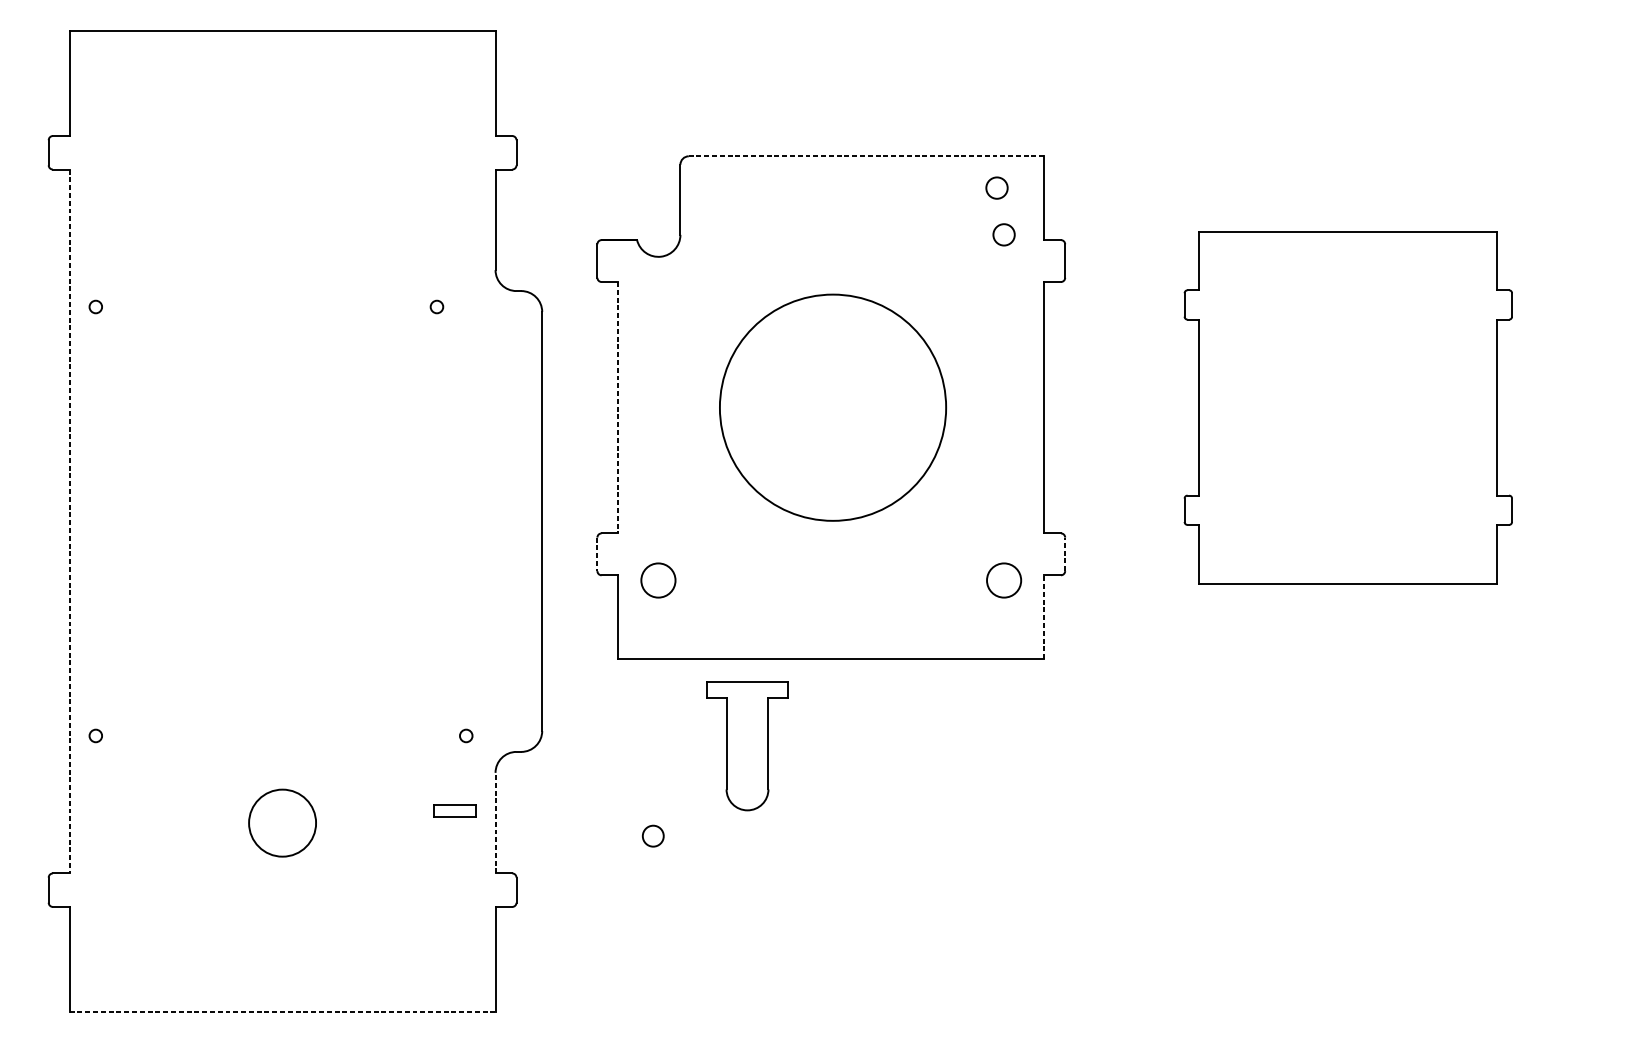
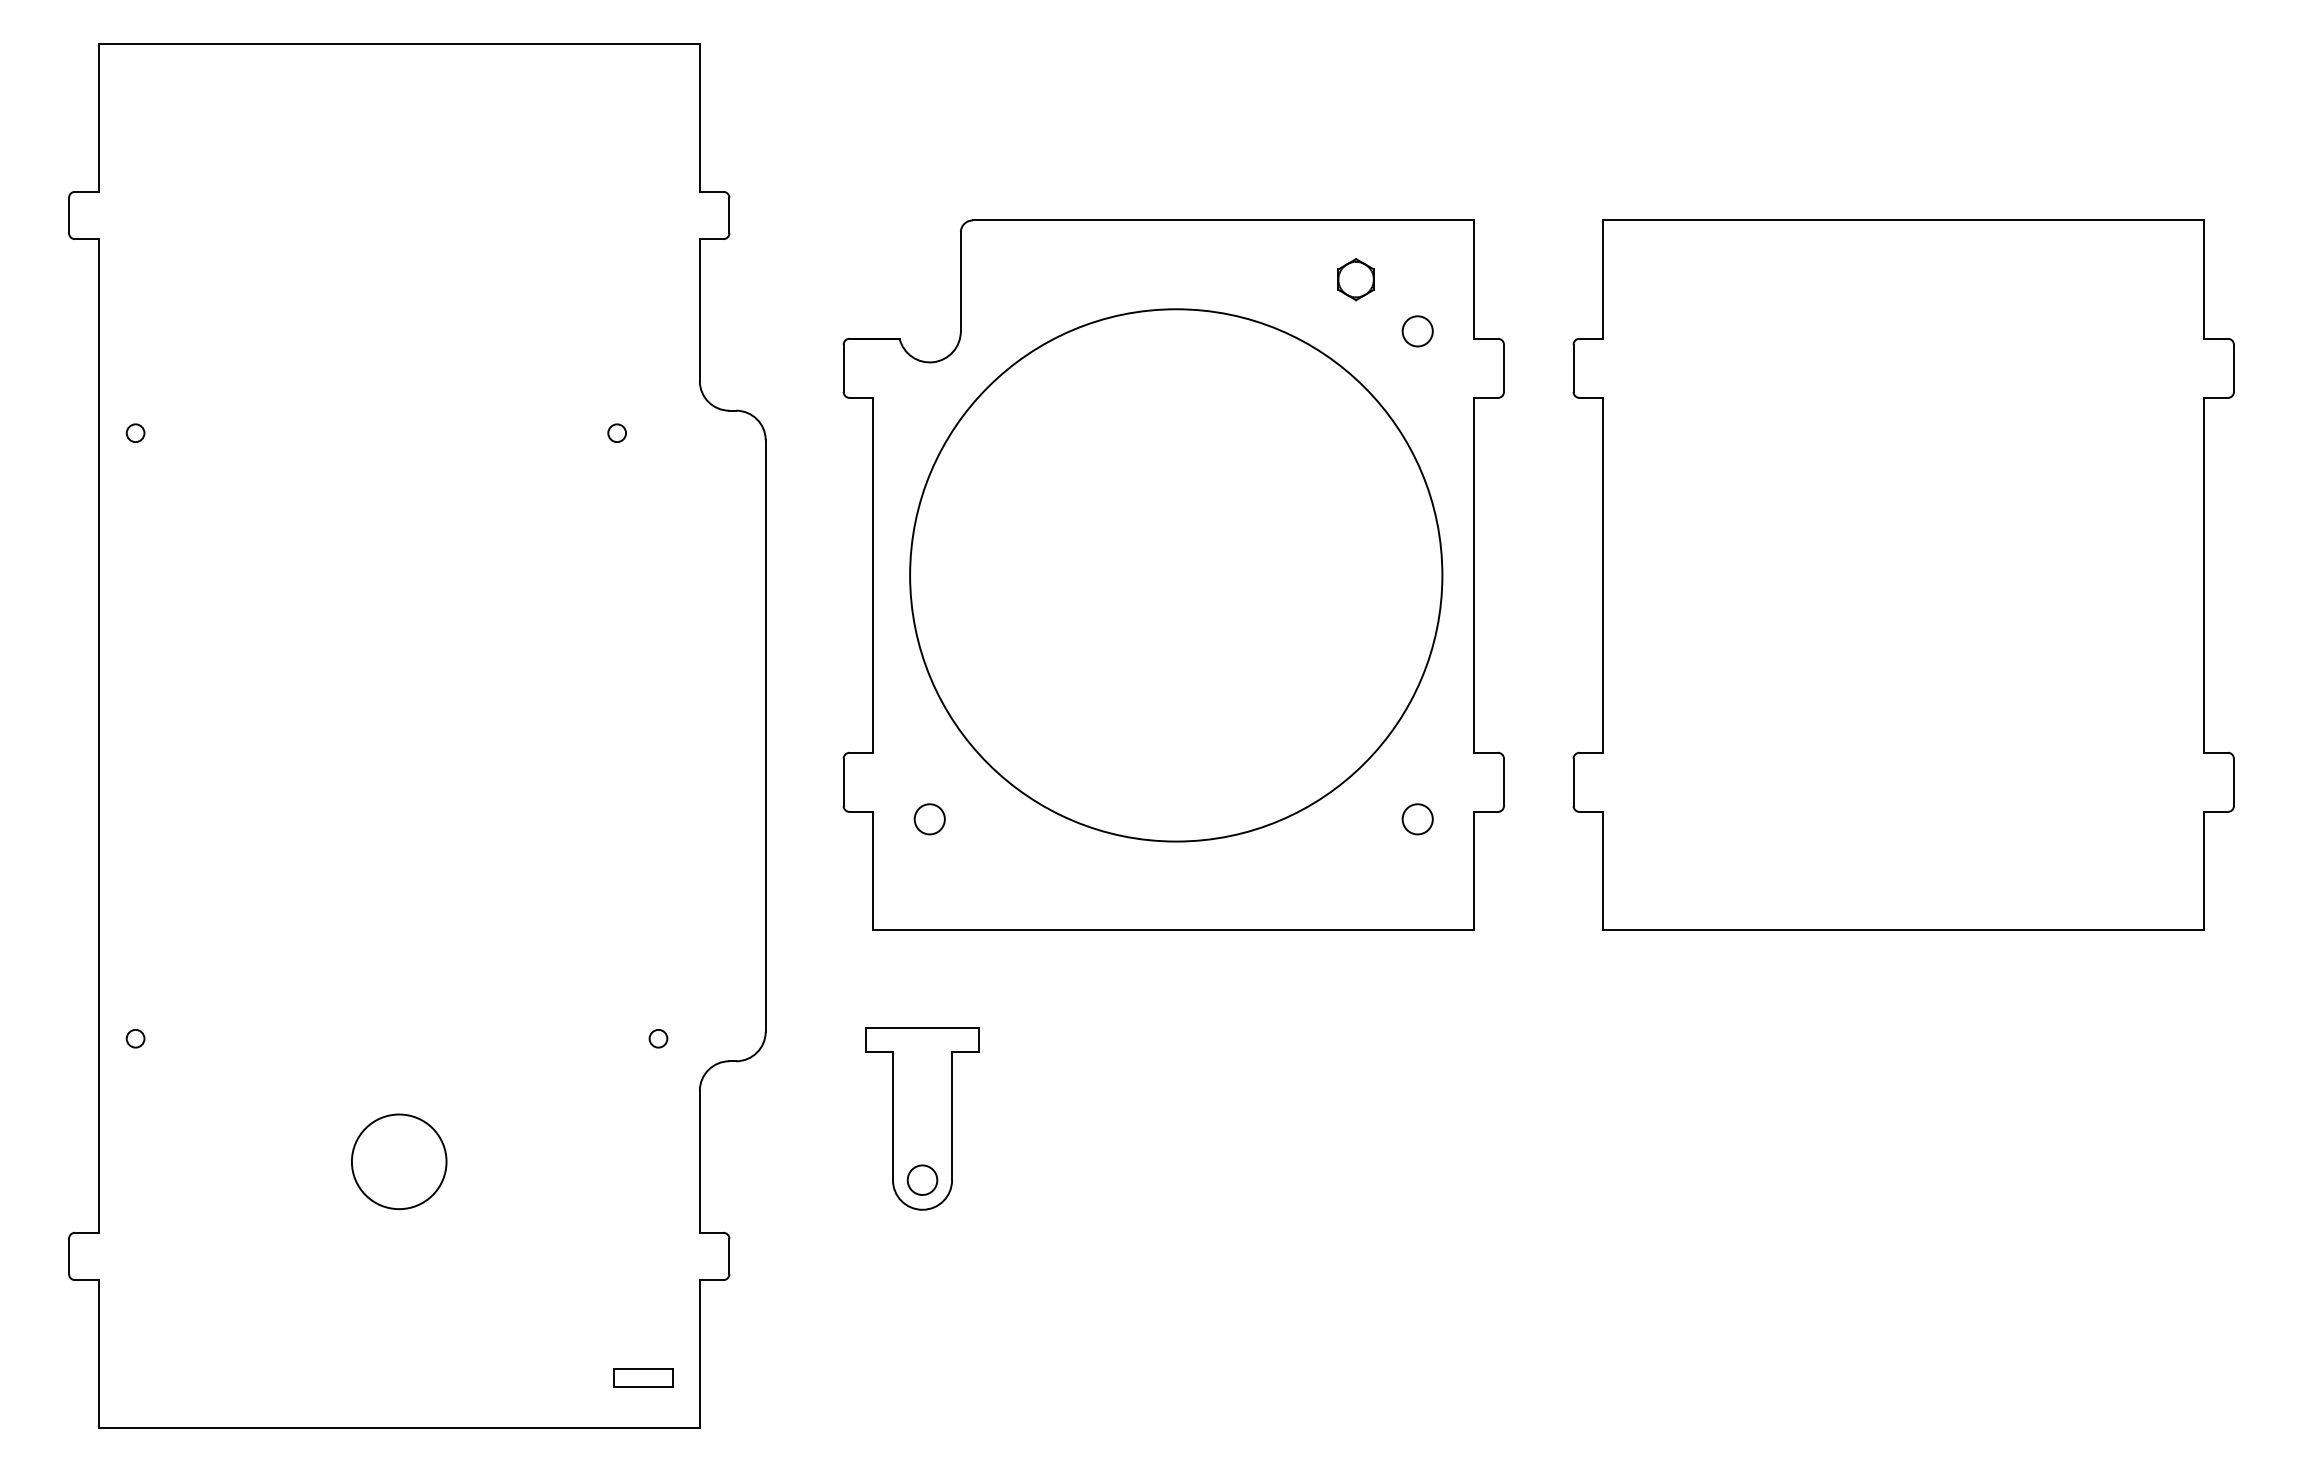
line: (866, 156) -> (1223, 220), dashed -> solid
circle: (996, 188) -> (1407, 265), removed
part: (960, 198) -> (1355, 279), added
line: (618, 407) -> (873, 575), dashed -> solid
circle: (833, 407) -> (1176, 575), size x1.67
part: (1348, 407) -> (1903, 574), size x1.43
line: (69, 521) -> (98, 736), dashed -> solid
line: (597, 554) -> (843, 782), dashed -> solid
line: (1064, 554) -> (1503, 782), dashed -> solid
circle: (658, 580) -> (929, 819), size x0.62
circle: (1003, 580) -> (1417, 819), size x0.62
line: (1044, 616) -> (1474, 870), dashed -> solid
part: (747, 745) -> (922, 1118), moved
part: (455, 810) -> (643, 1377), moved
line: (495, 822) -> (699, 1161), dashed -> solid
line: (282, 1011) -> (399, 1427), dashed -> solid

